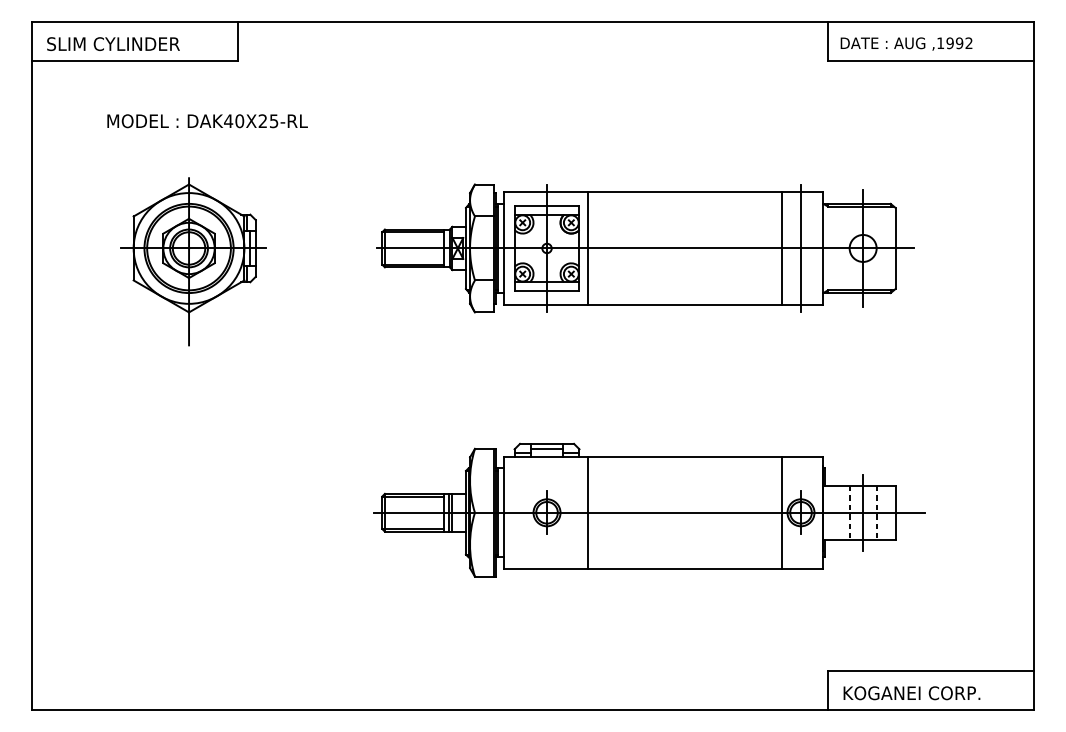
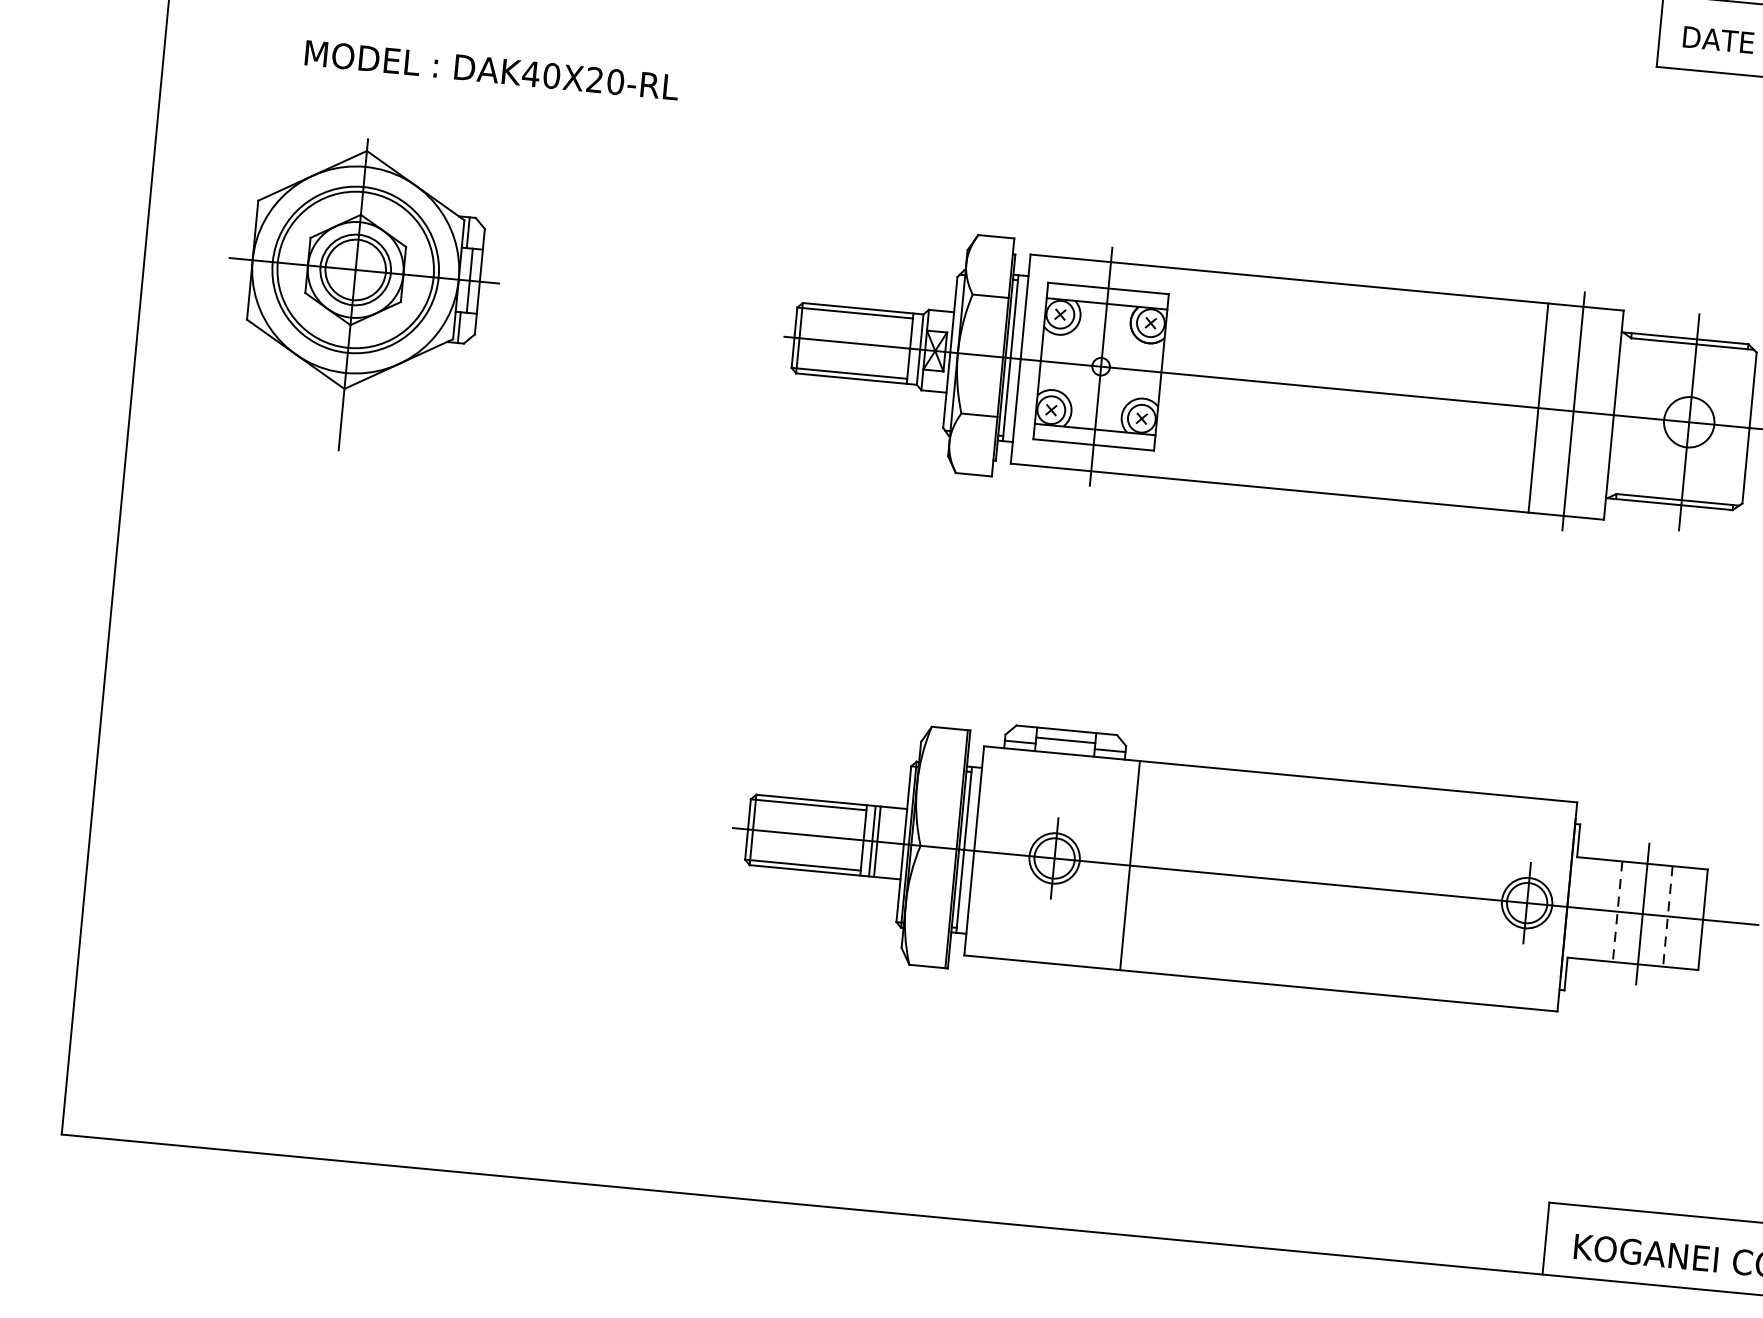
text: (273, 121) -> (614, 82), DAK40X25-RL -> DAK40X20-RL
line: (587, 248) -> (1176, 373), removed
part: (193, 261) -> (361, 295), moved
line: (782, 512) -> (1492, 899), removed

